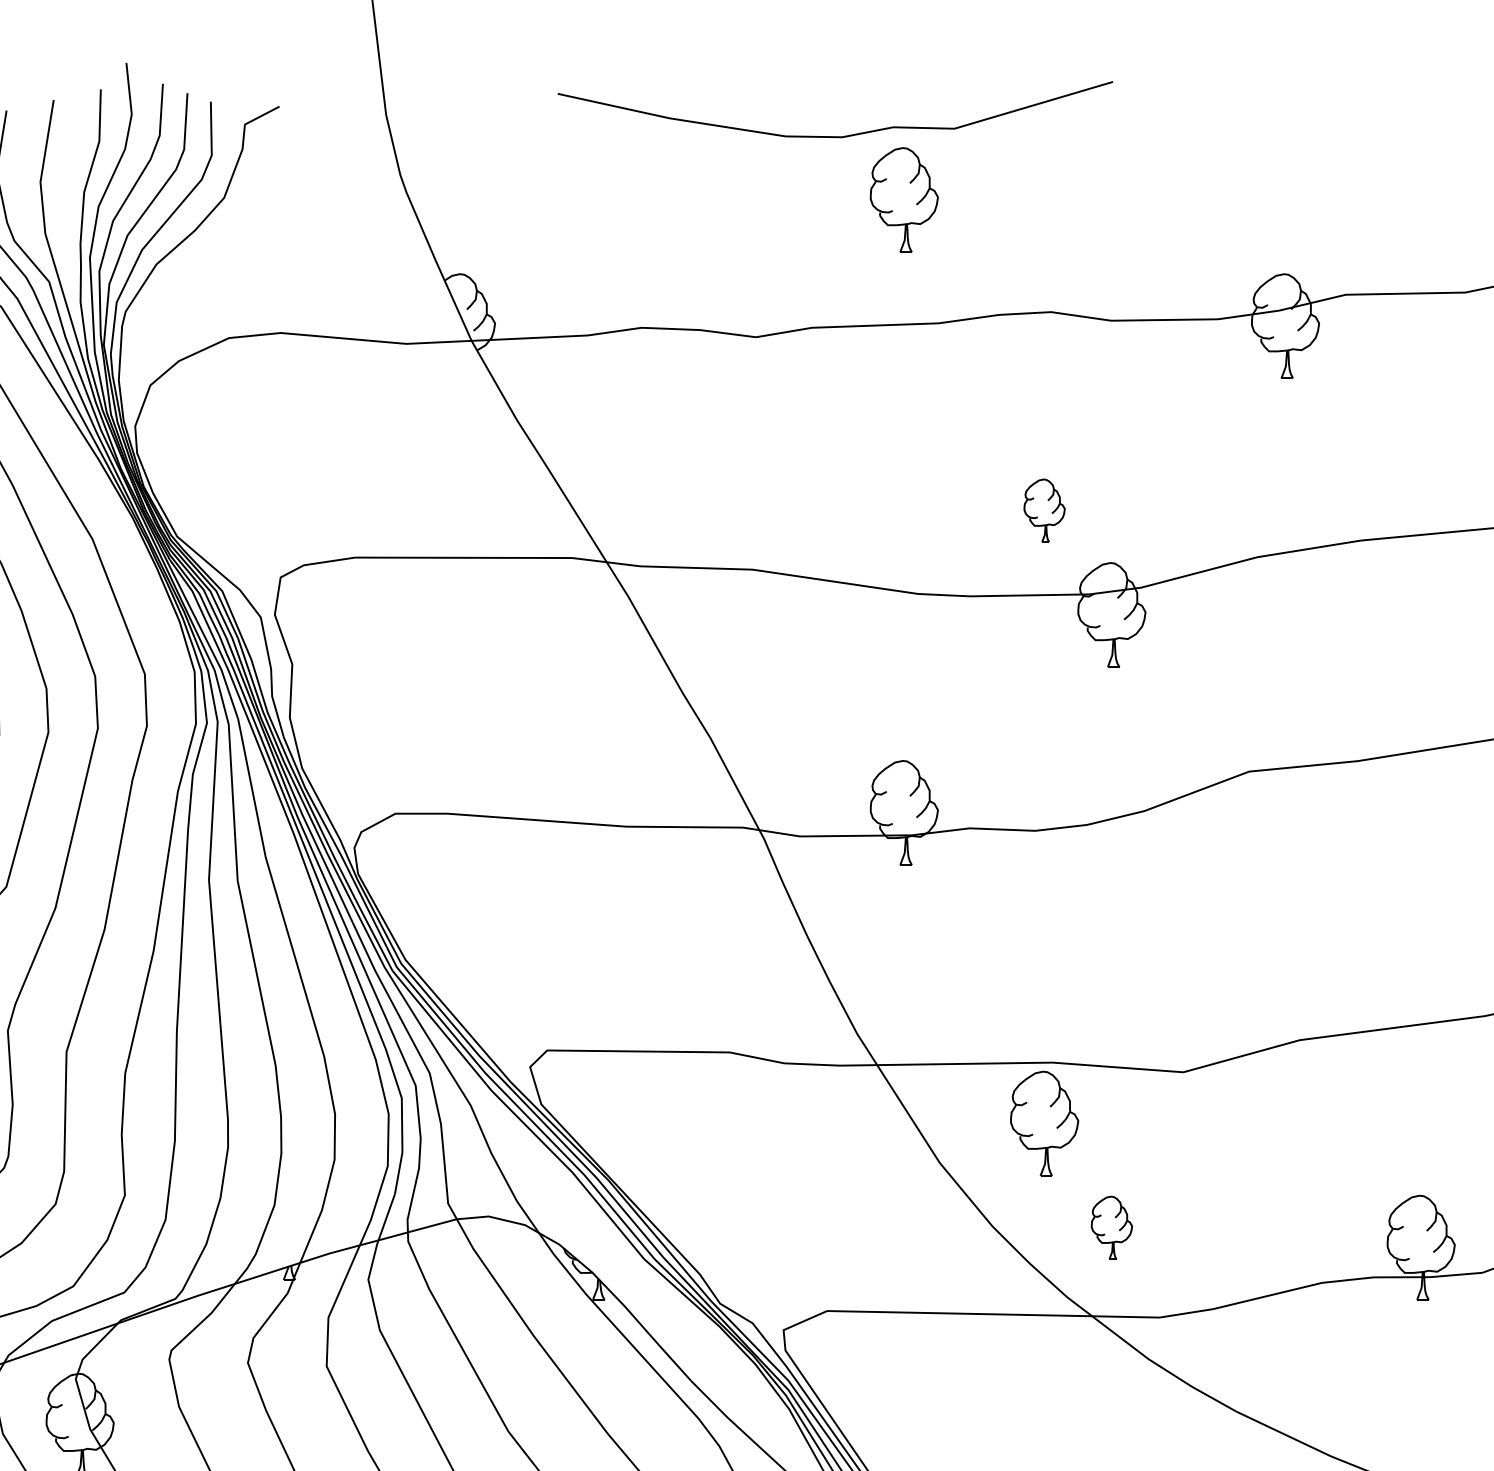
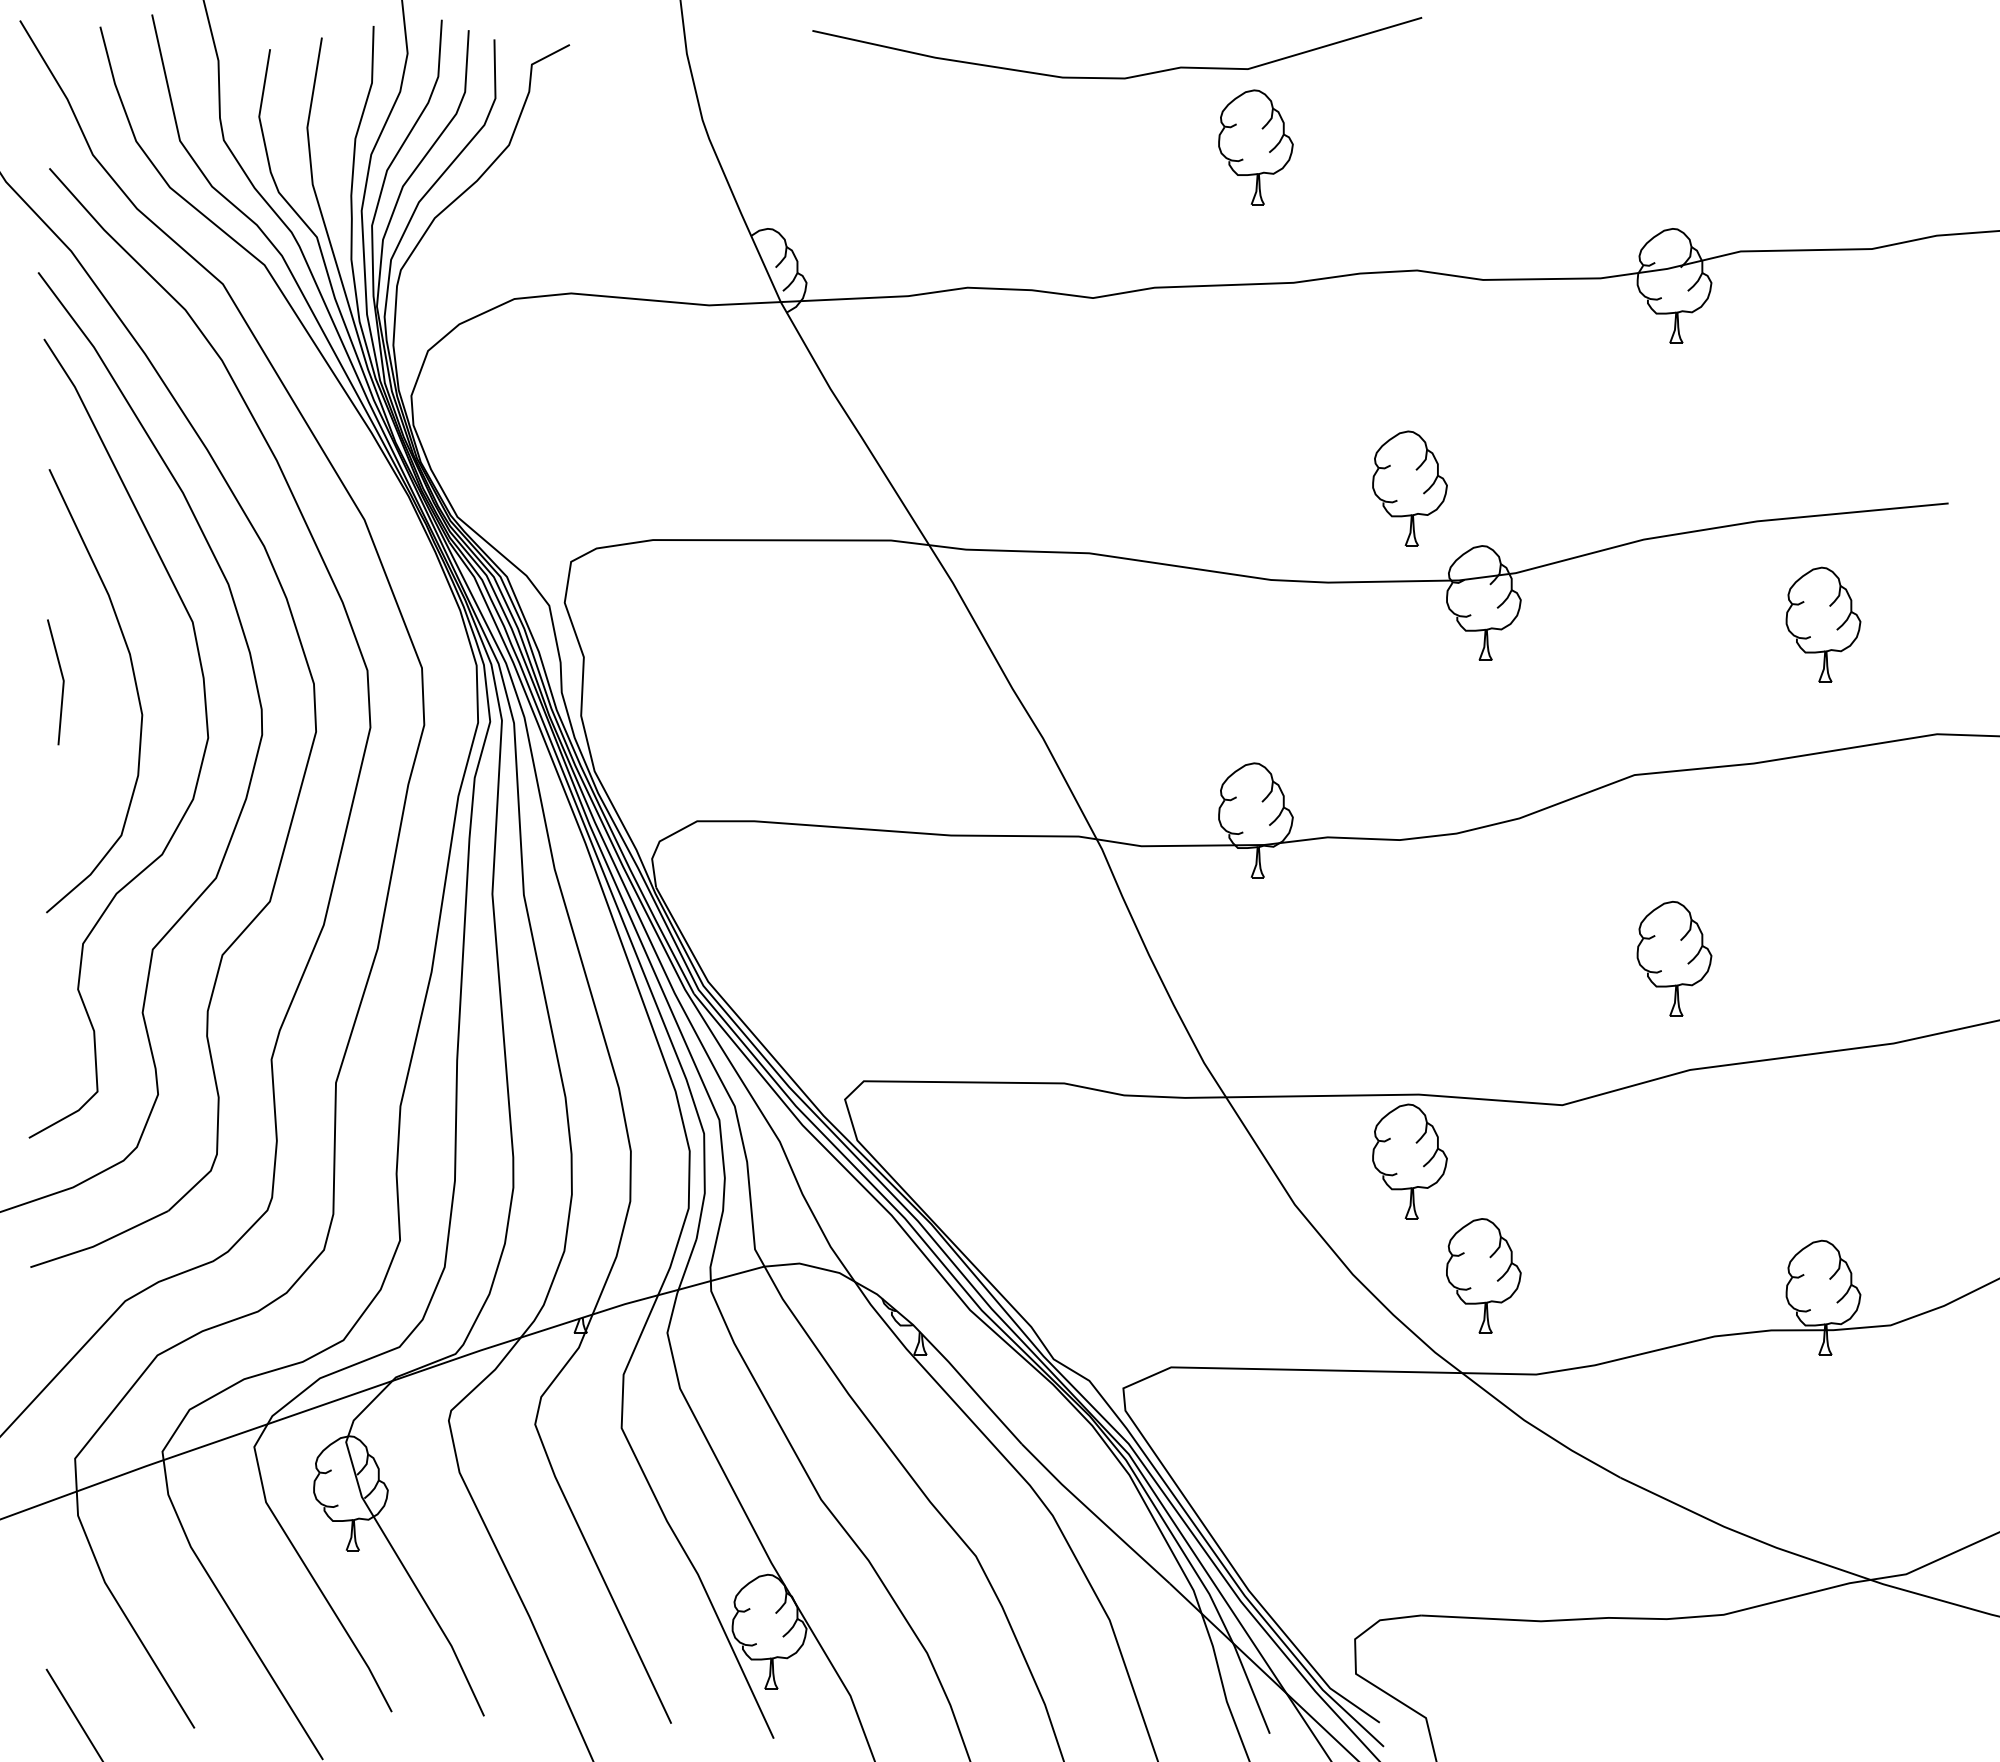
curve: (835, 136) -> (1117, 77), moved
part: (1044, 510) -> (1409, 488), size x1.67
part: (1421, 634) -> (1823, 624), added
part: (1285, 938) -> (1674, 958), added
part: (1111, 1227) -> (1483, 1275), size x1.67

